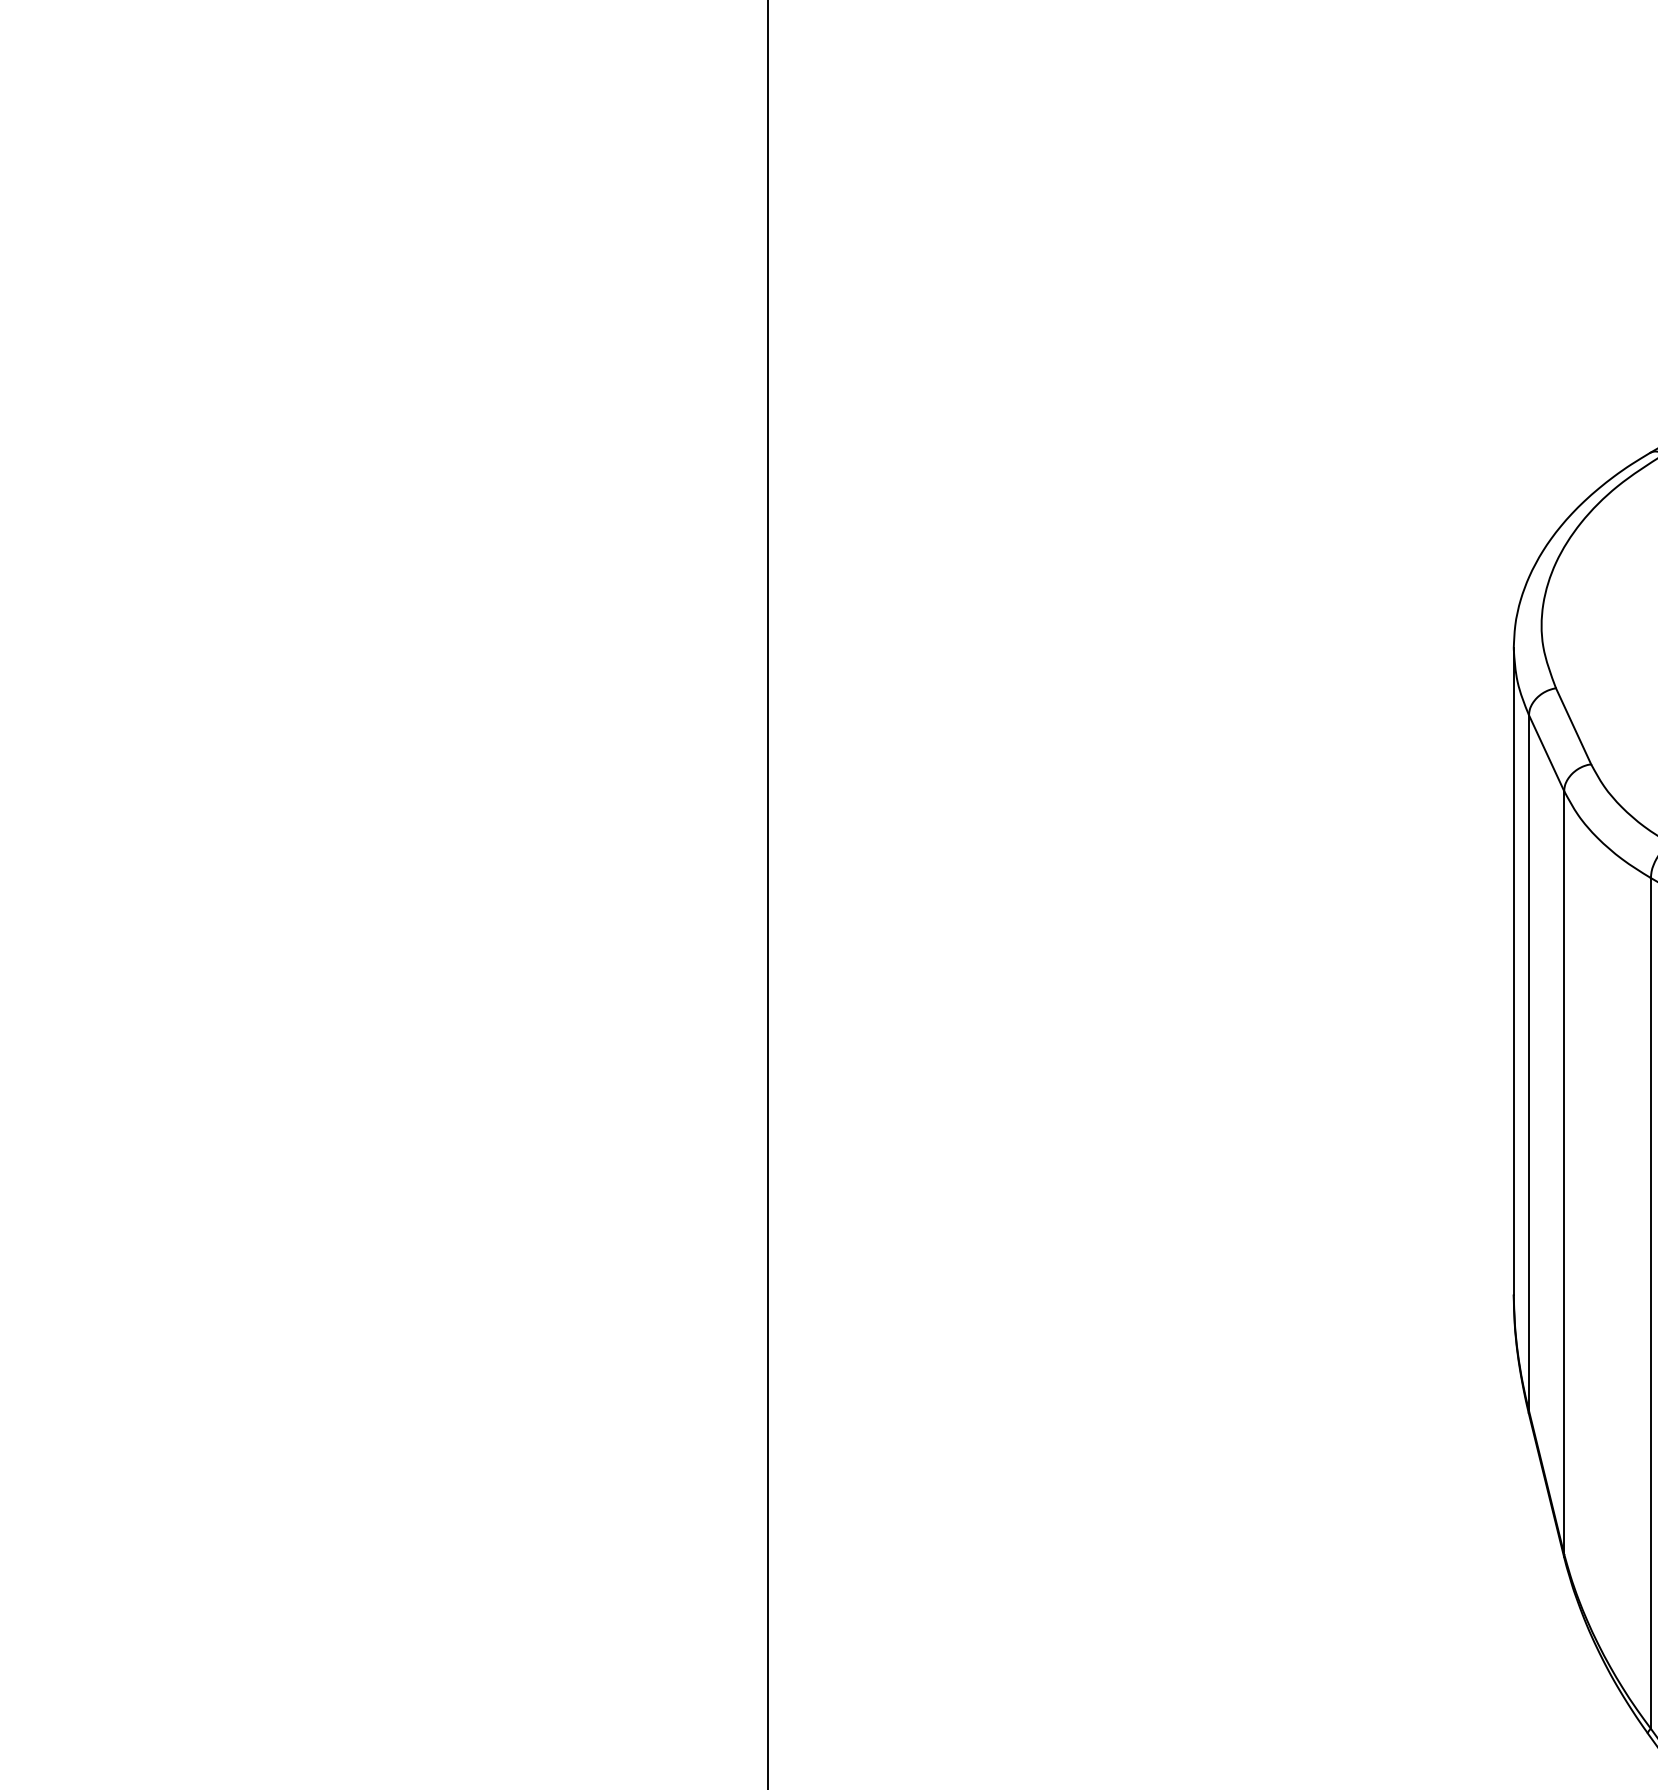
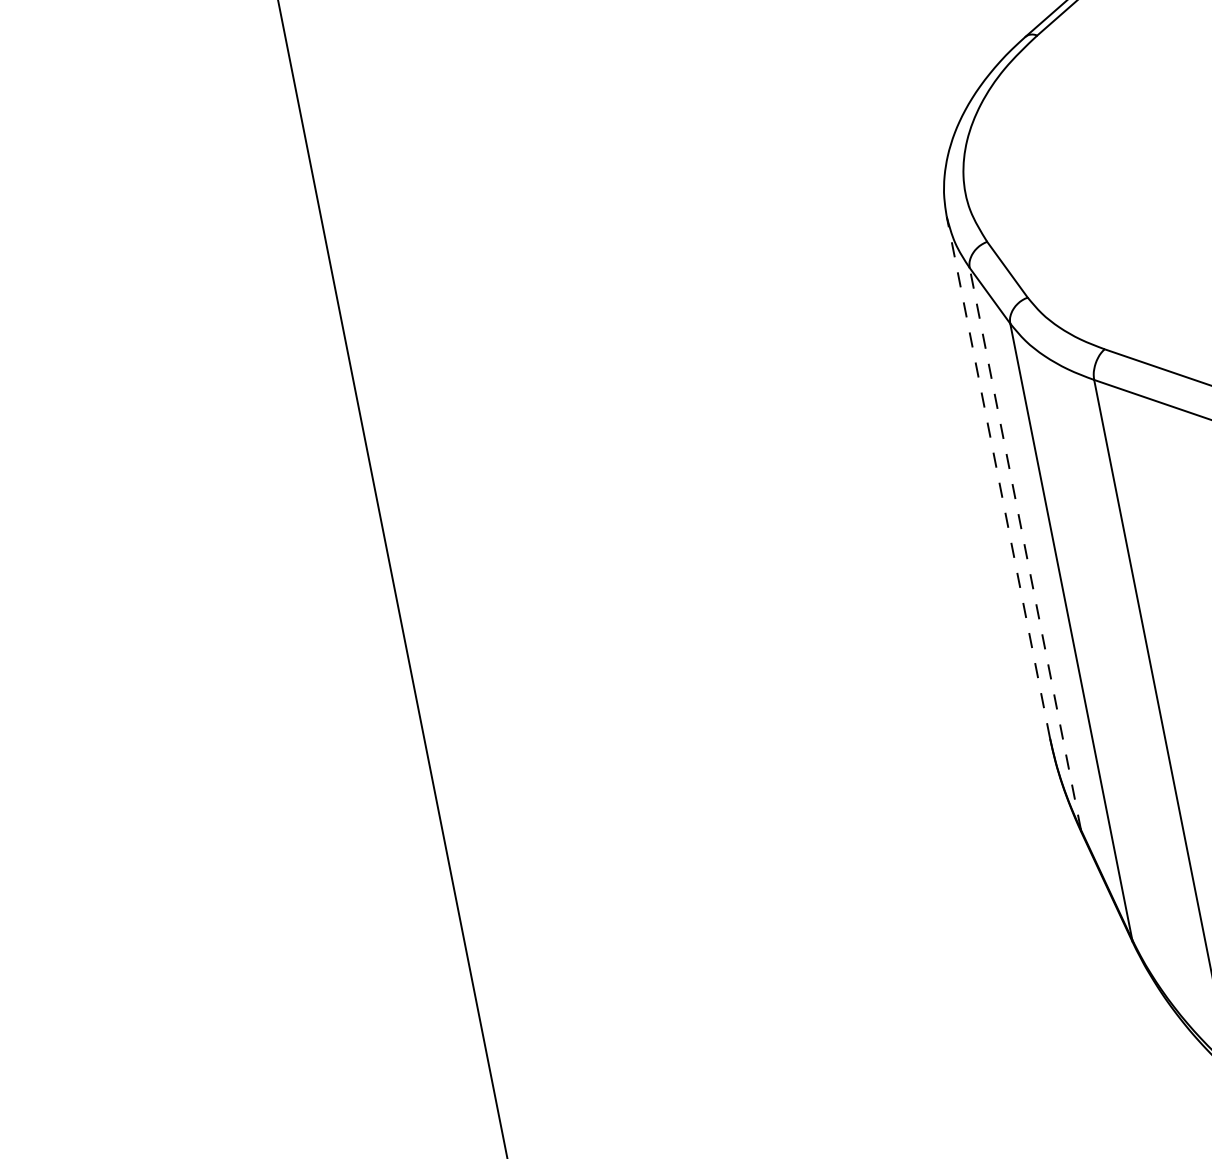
line: (1513, 970) -> (998, 476), solid -> dashed
line: (1529, 1063) -> (1025, 549), solid -> dashed

